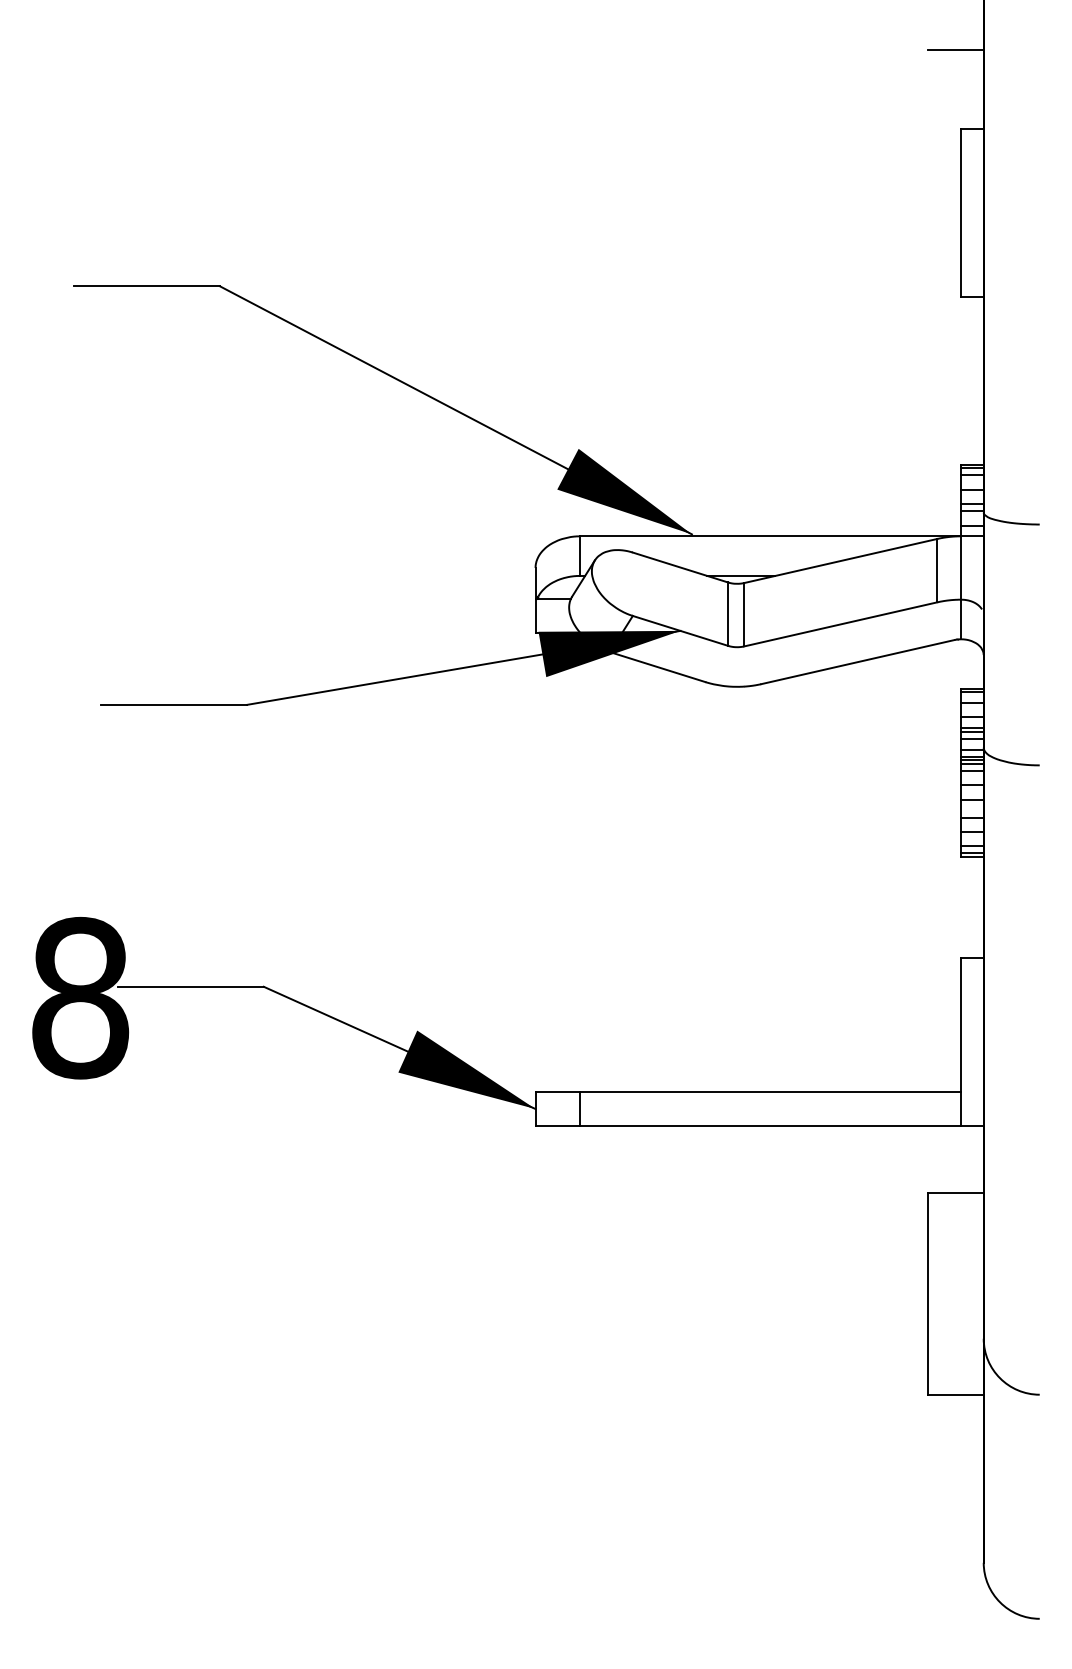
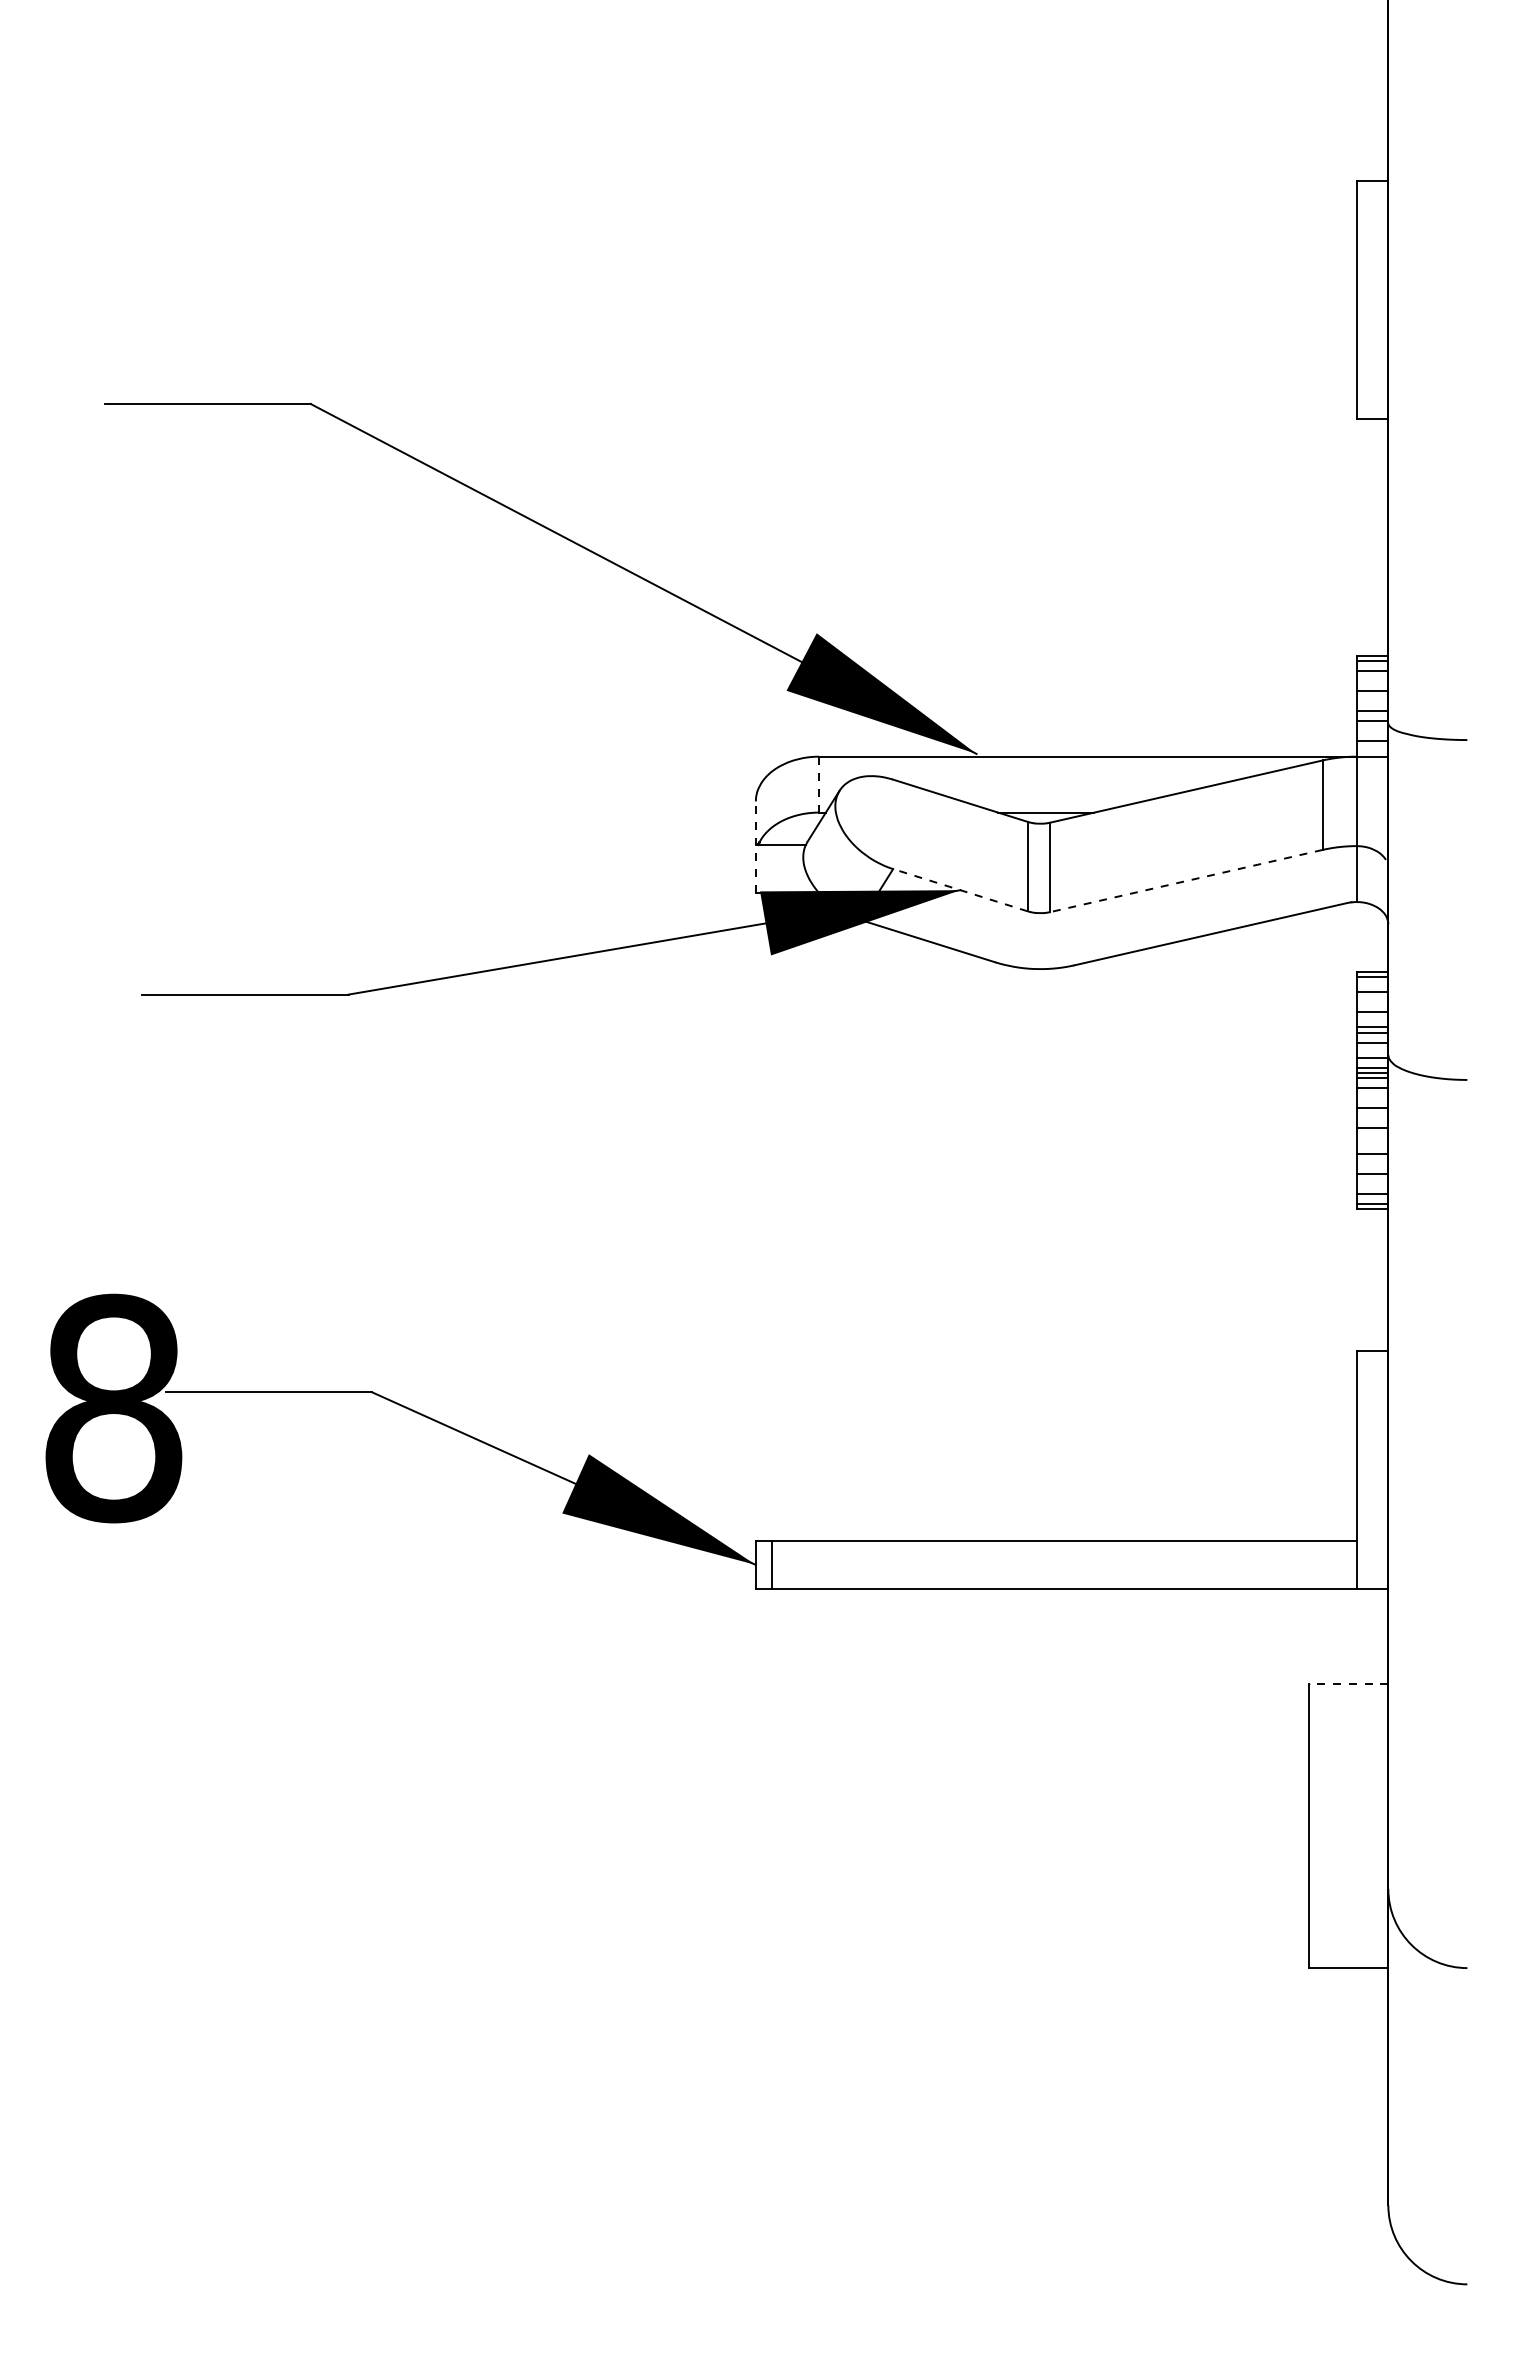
line: (955, 50) -> (1348, 70), removed
line: (580, 556) -> (819, 784), solid -> dashed
line: (535, 600) -> (755, 847), solid -> dashed
line: (840, 624) -> (1186, 881), solid -> dashed
line: (679, 631) -> (959, 890), solid -> dashed
line: (580, 1108) -> (772, 1564), moved
line: (955, 1193) -> (1348, 1683), solid -> dashed

